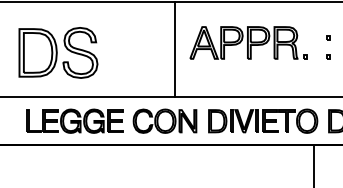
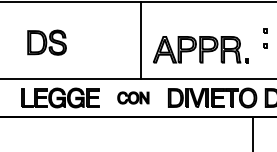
part: (248, 42) -> (200, 49), moved
part: (57, 52) -> (46, 42), size x0.6
part: (165, 120) -> (133, 97), size x0.6

